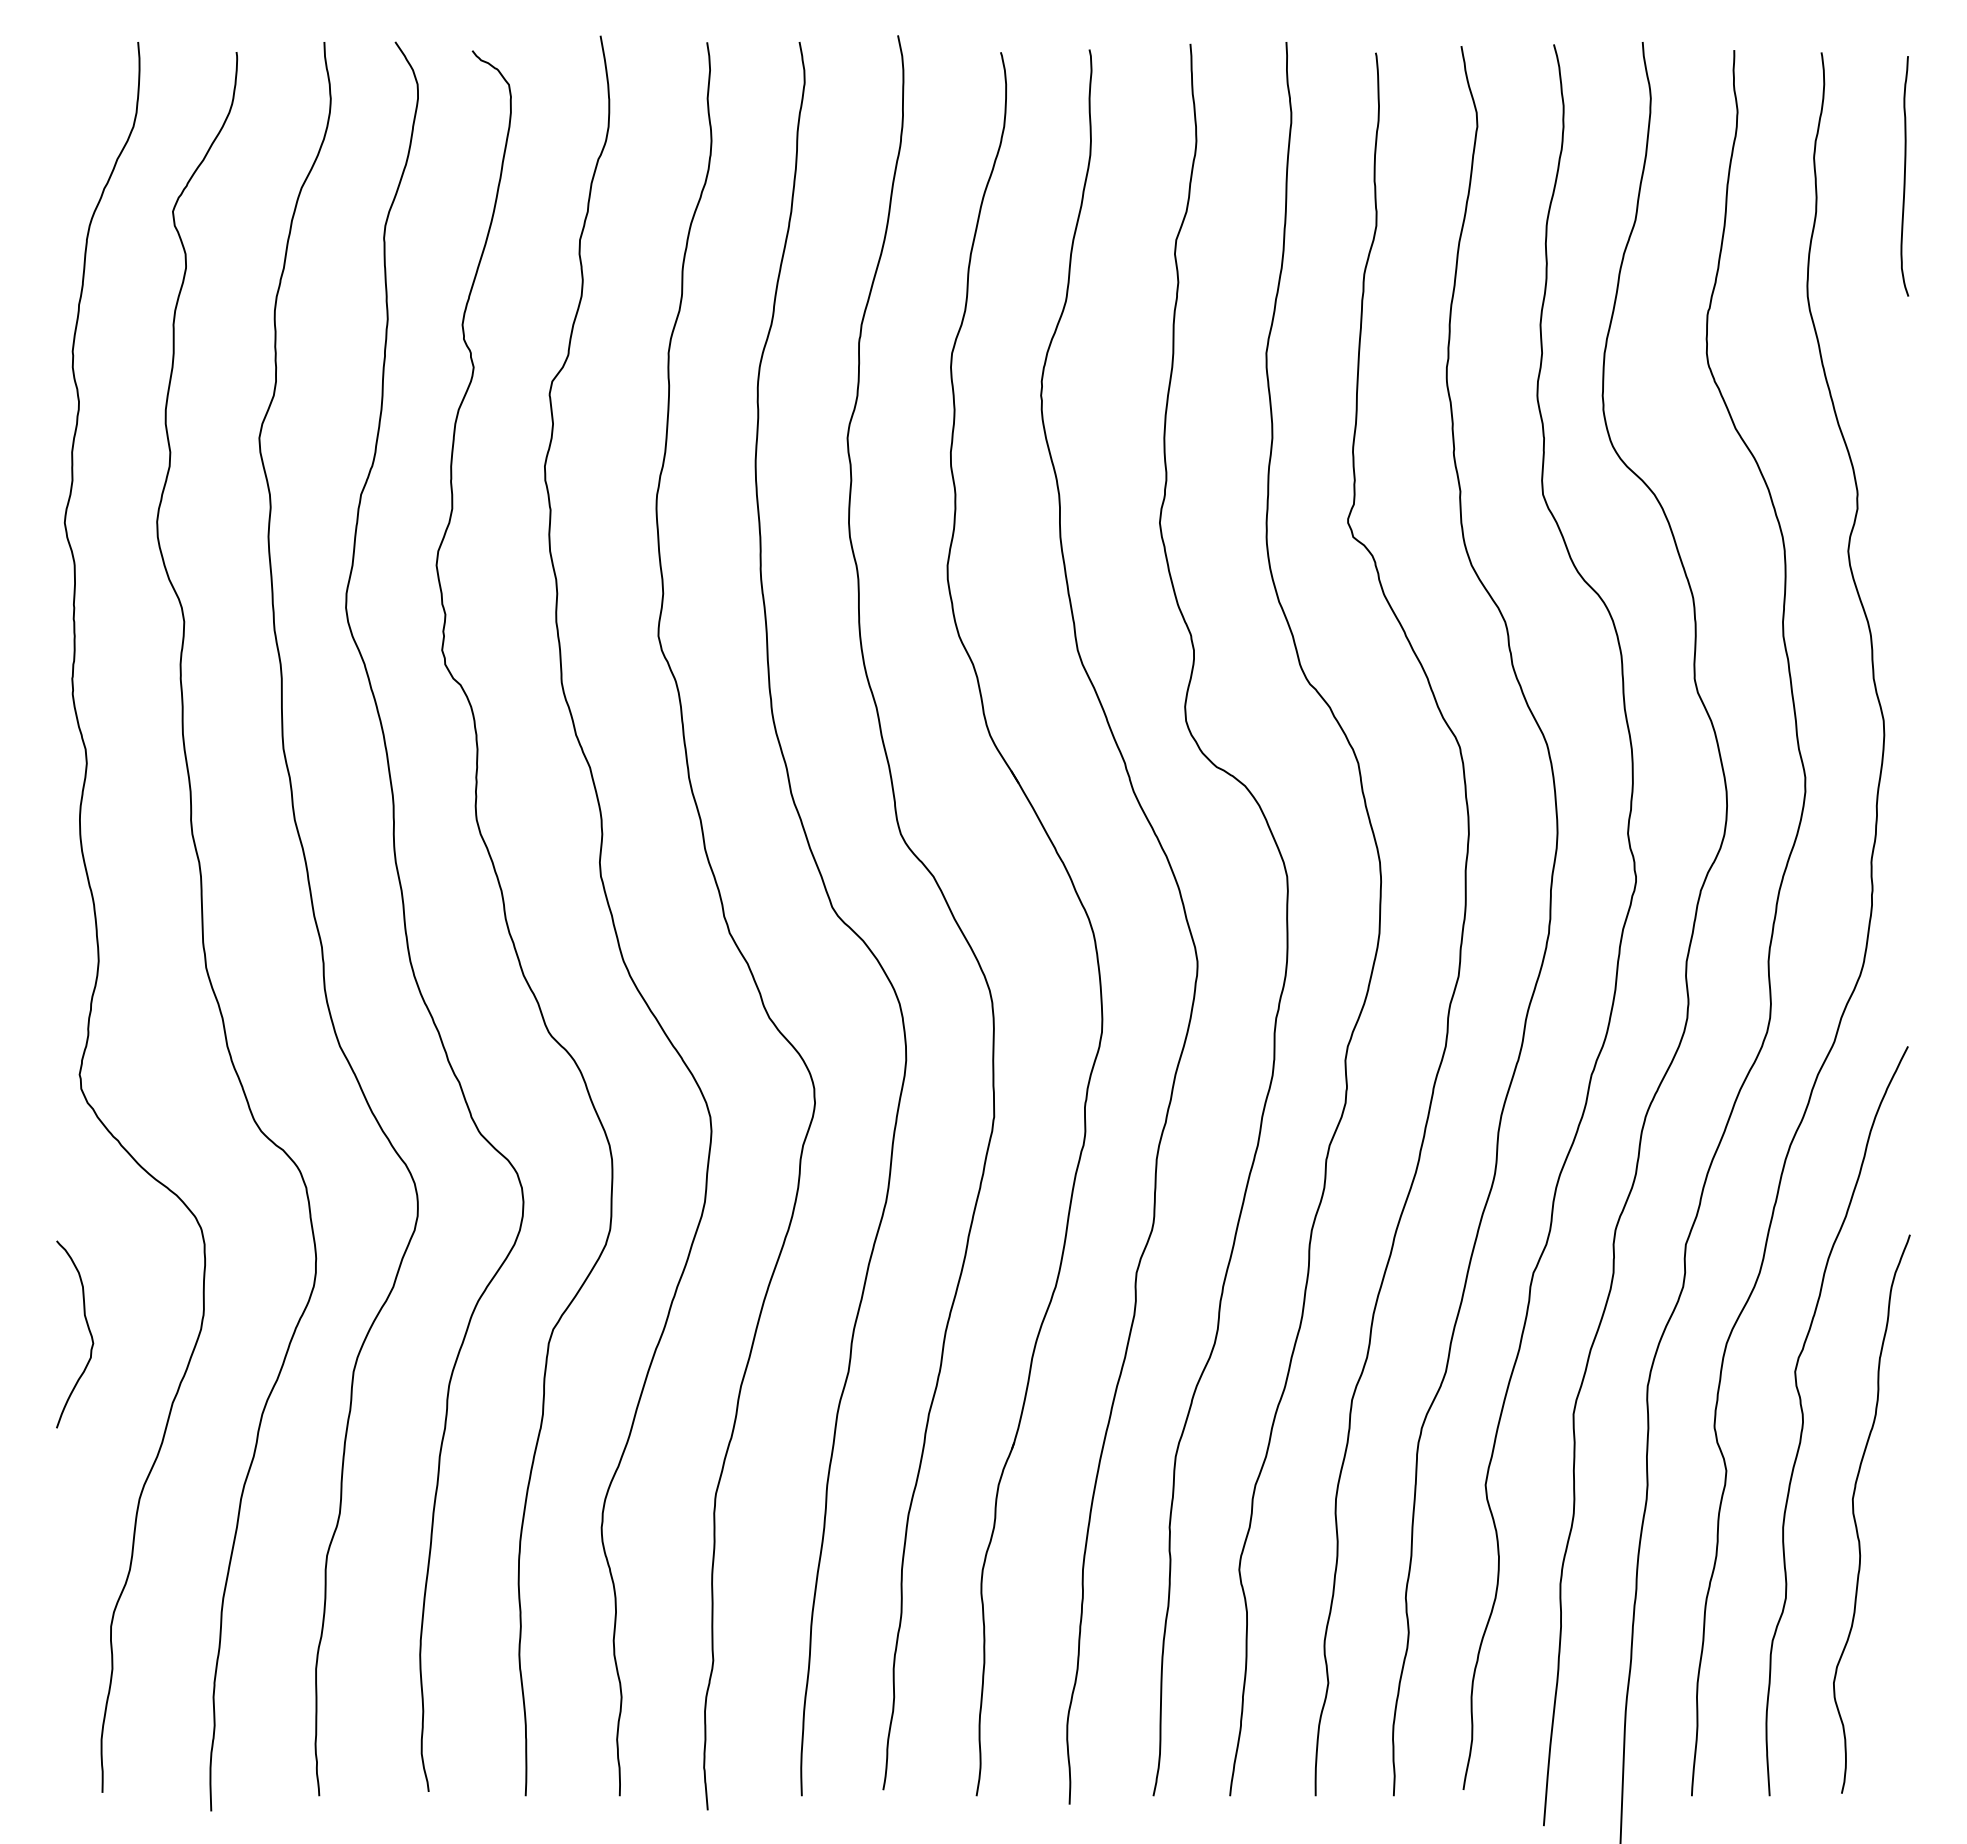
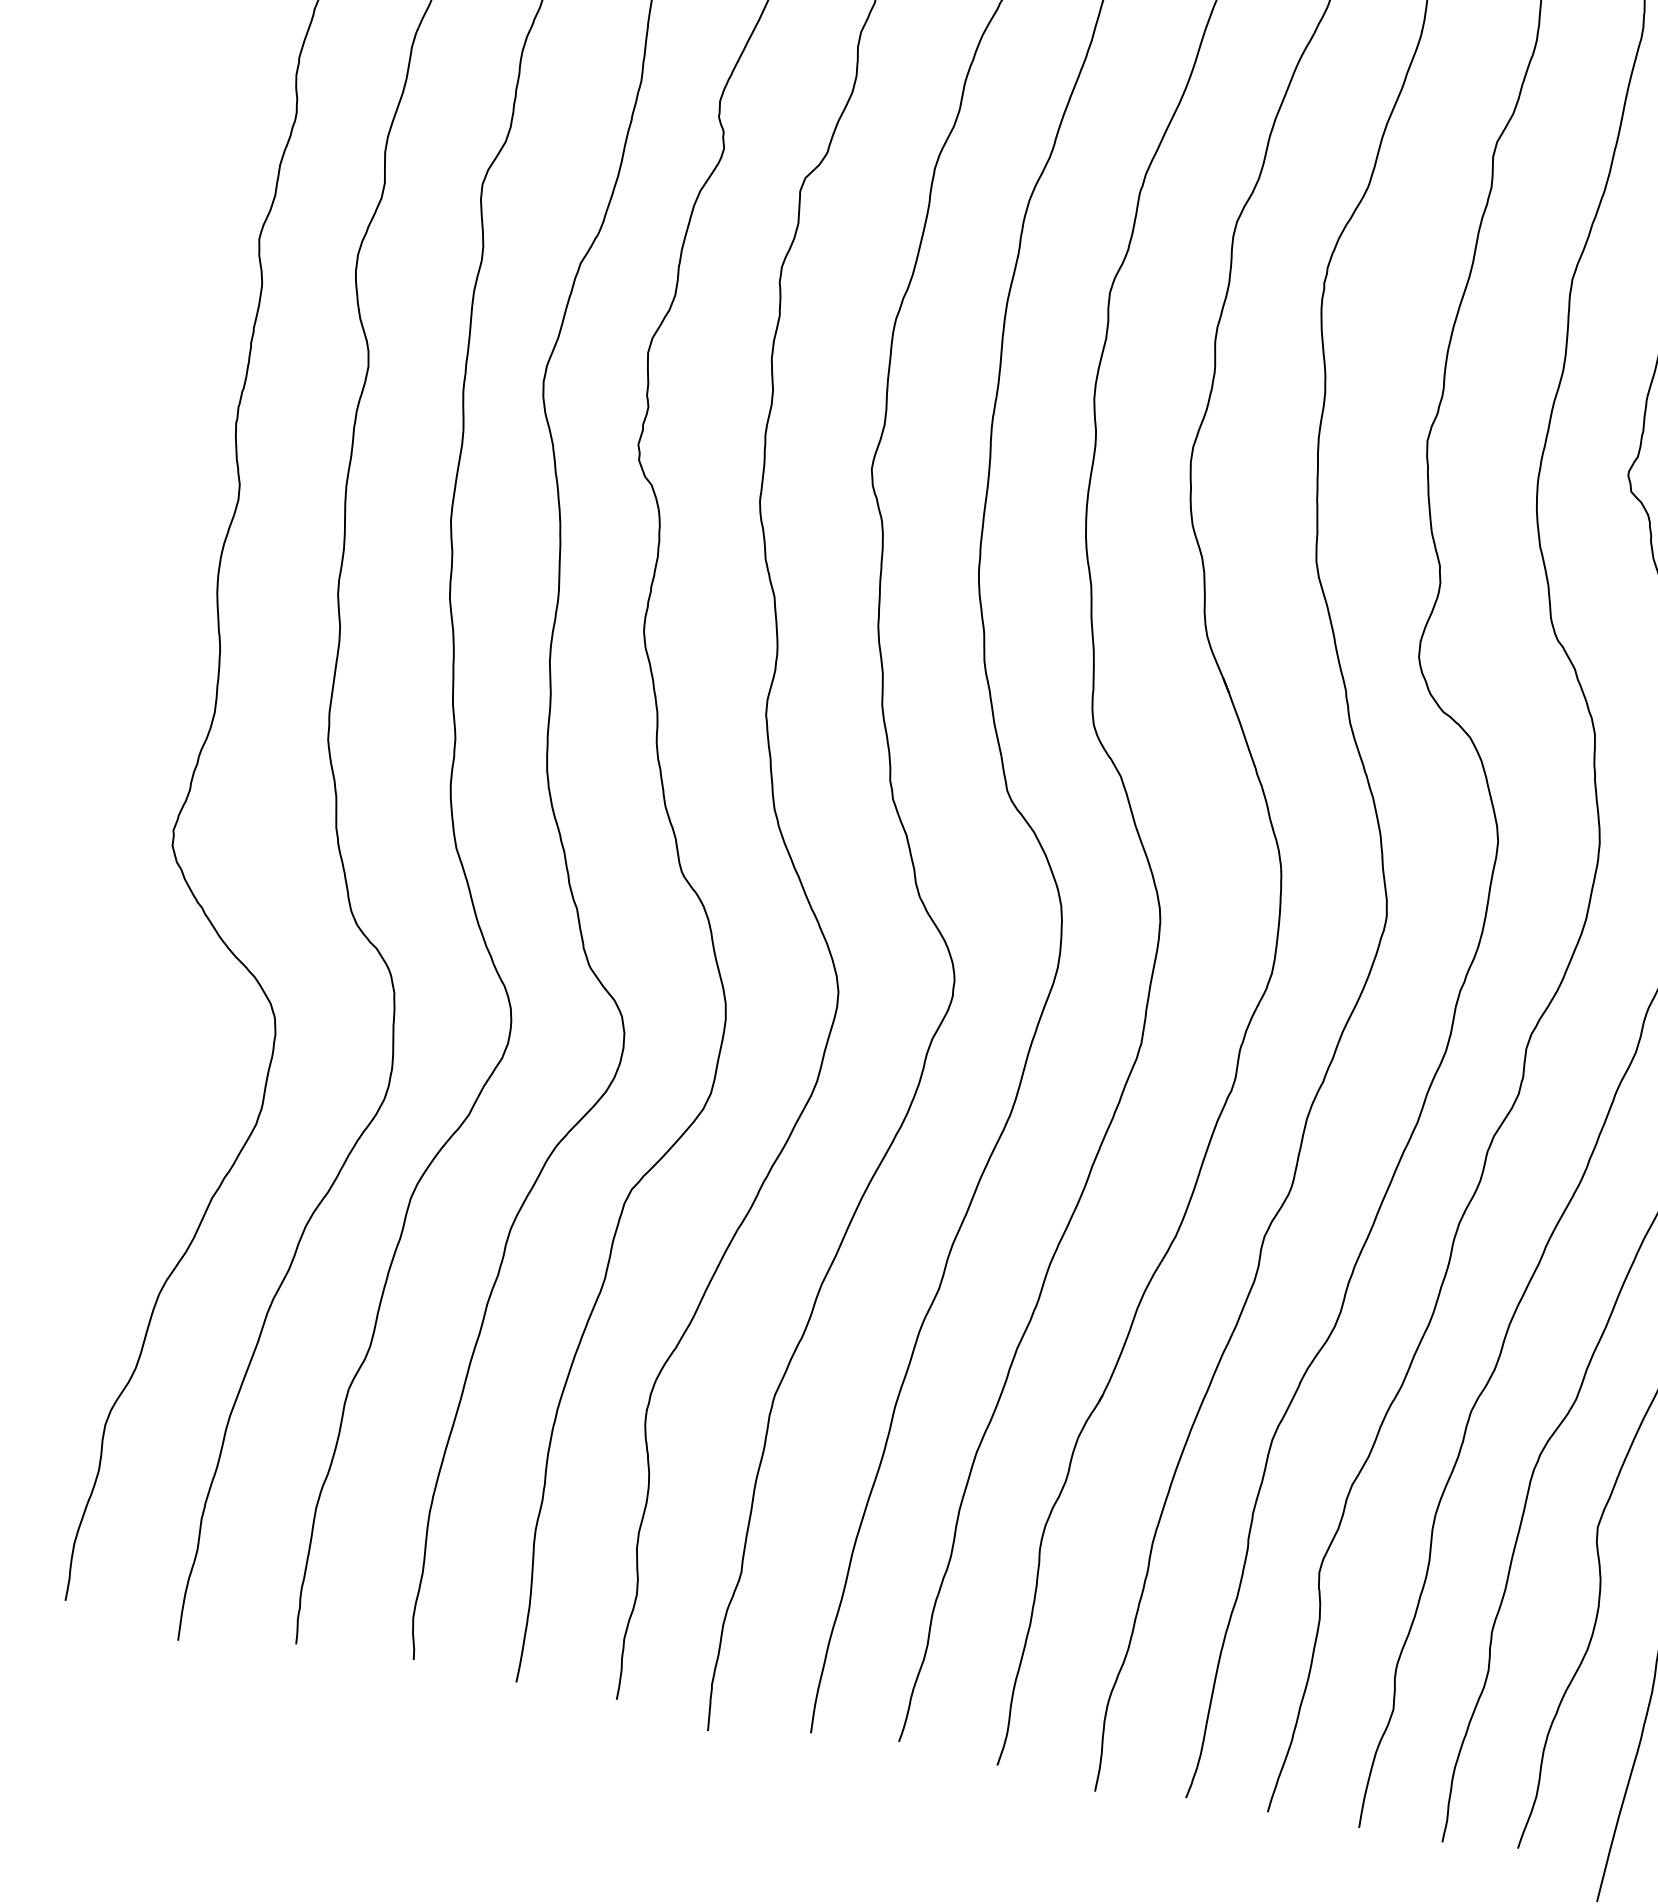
curve: (88, 1330) -> (135, 1105), removed

